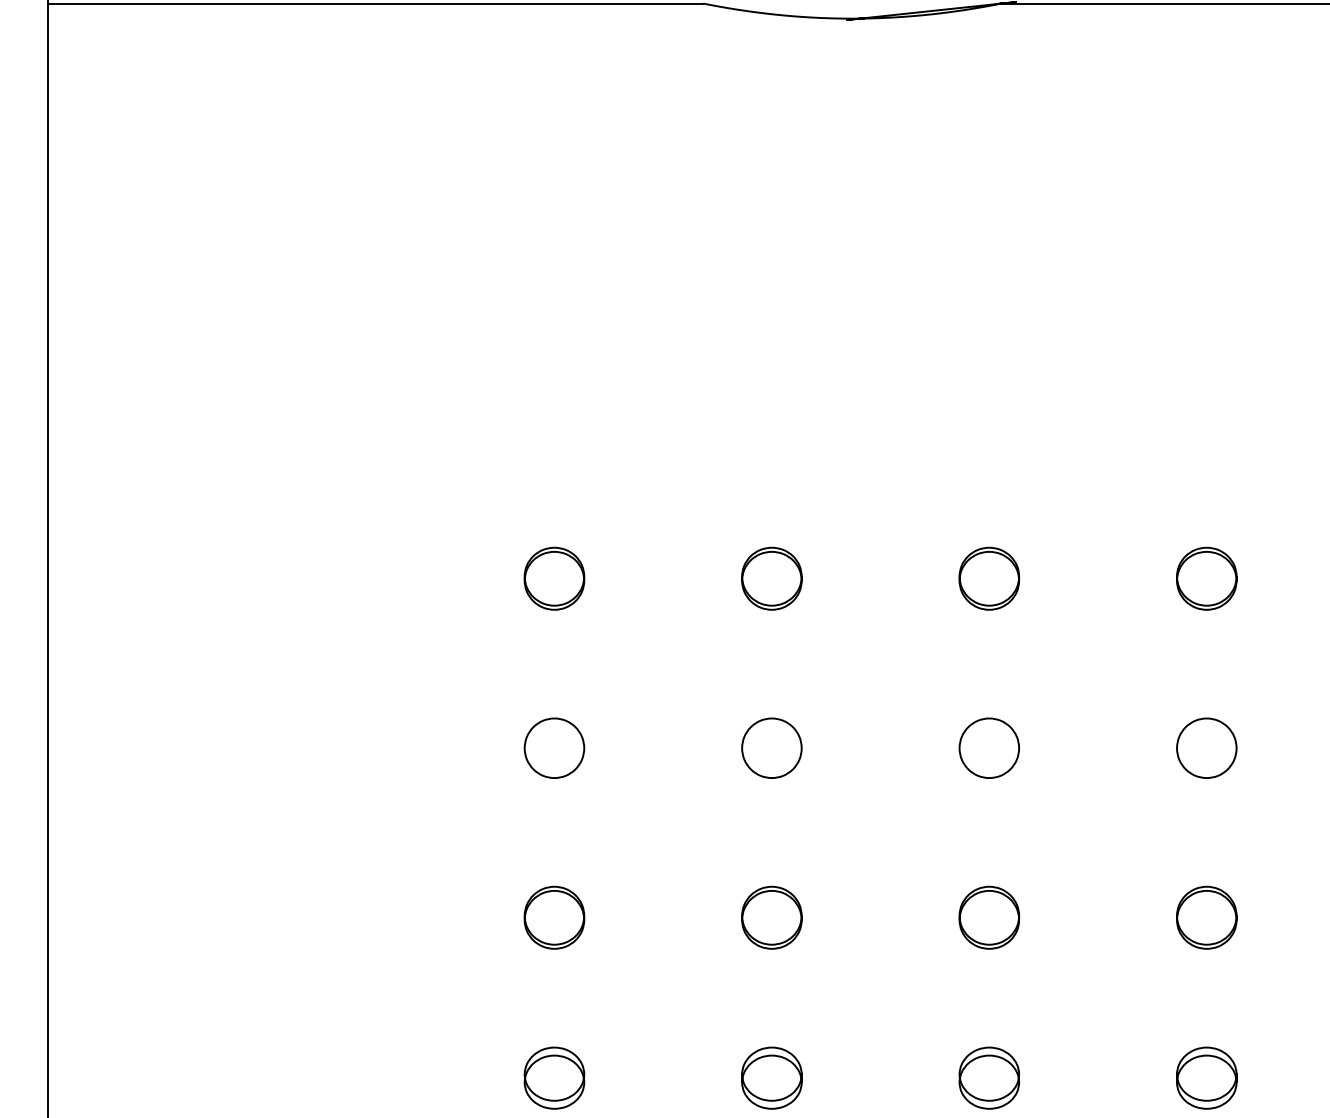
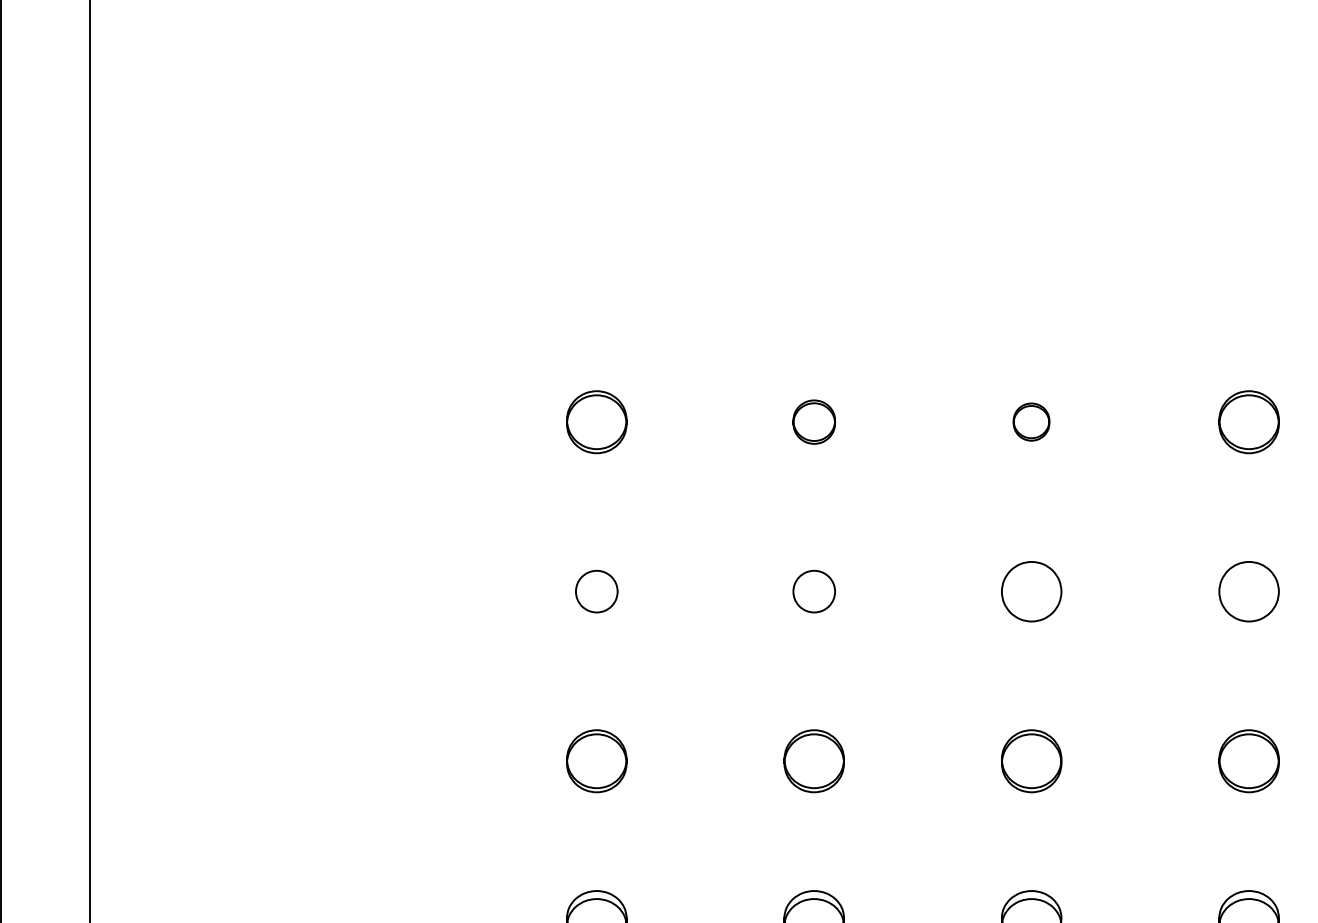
part: (771, 578) -> (813, 421), size x0.7
part: (988, 578) -> (1030, 421), size x0.6
part: (554, 747) -> (596, 590), size x0.7
part: (771, 747) -> (813, 590), size x0.7

